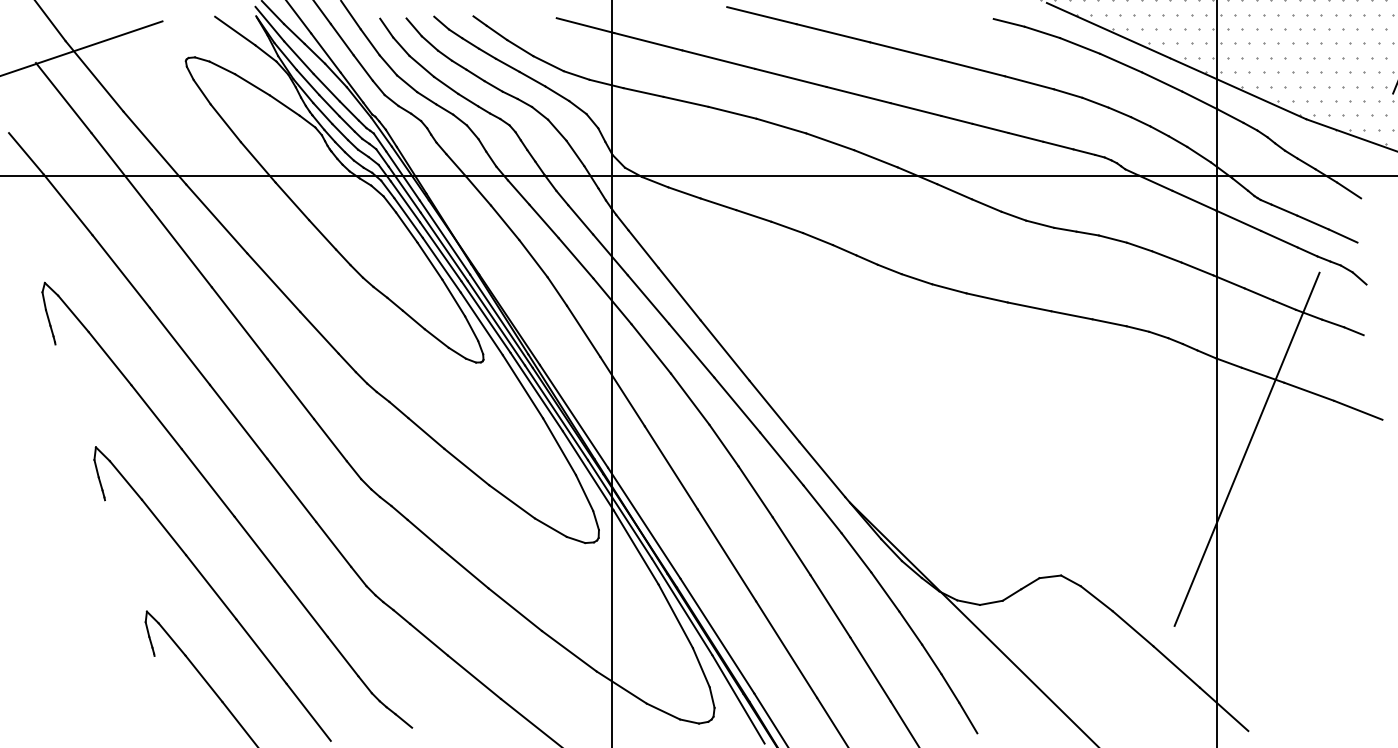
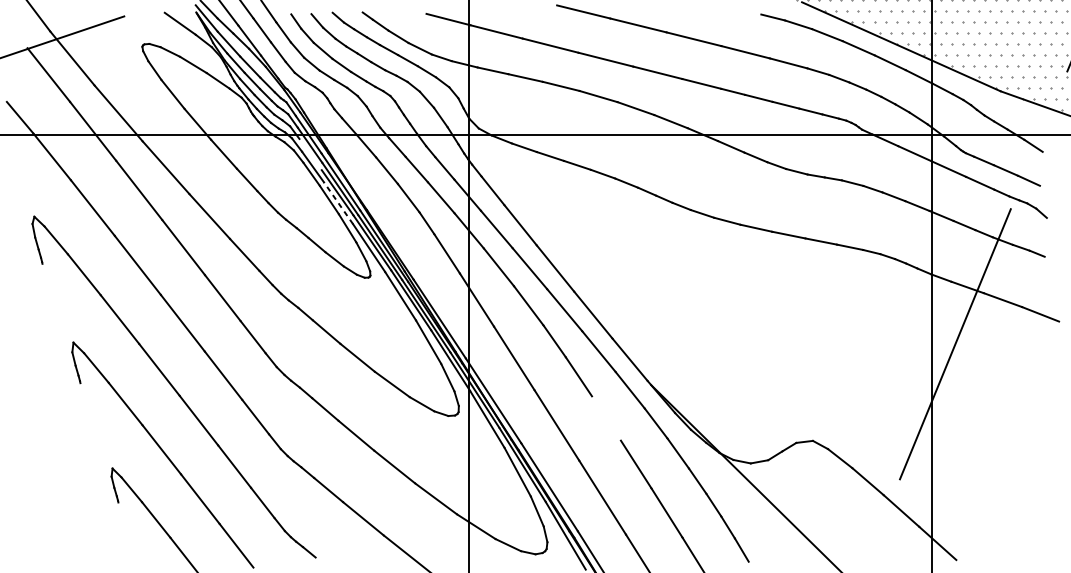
line: (405, 201) -> (310, 154), removed
line: (441, 264) -> (338, 202), solid -> dashed
line: (791, 546) -> (606, 418), removed

